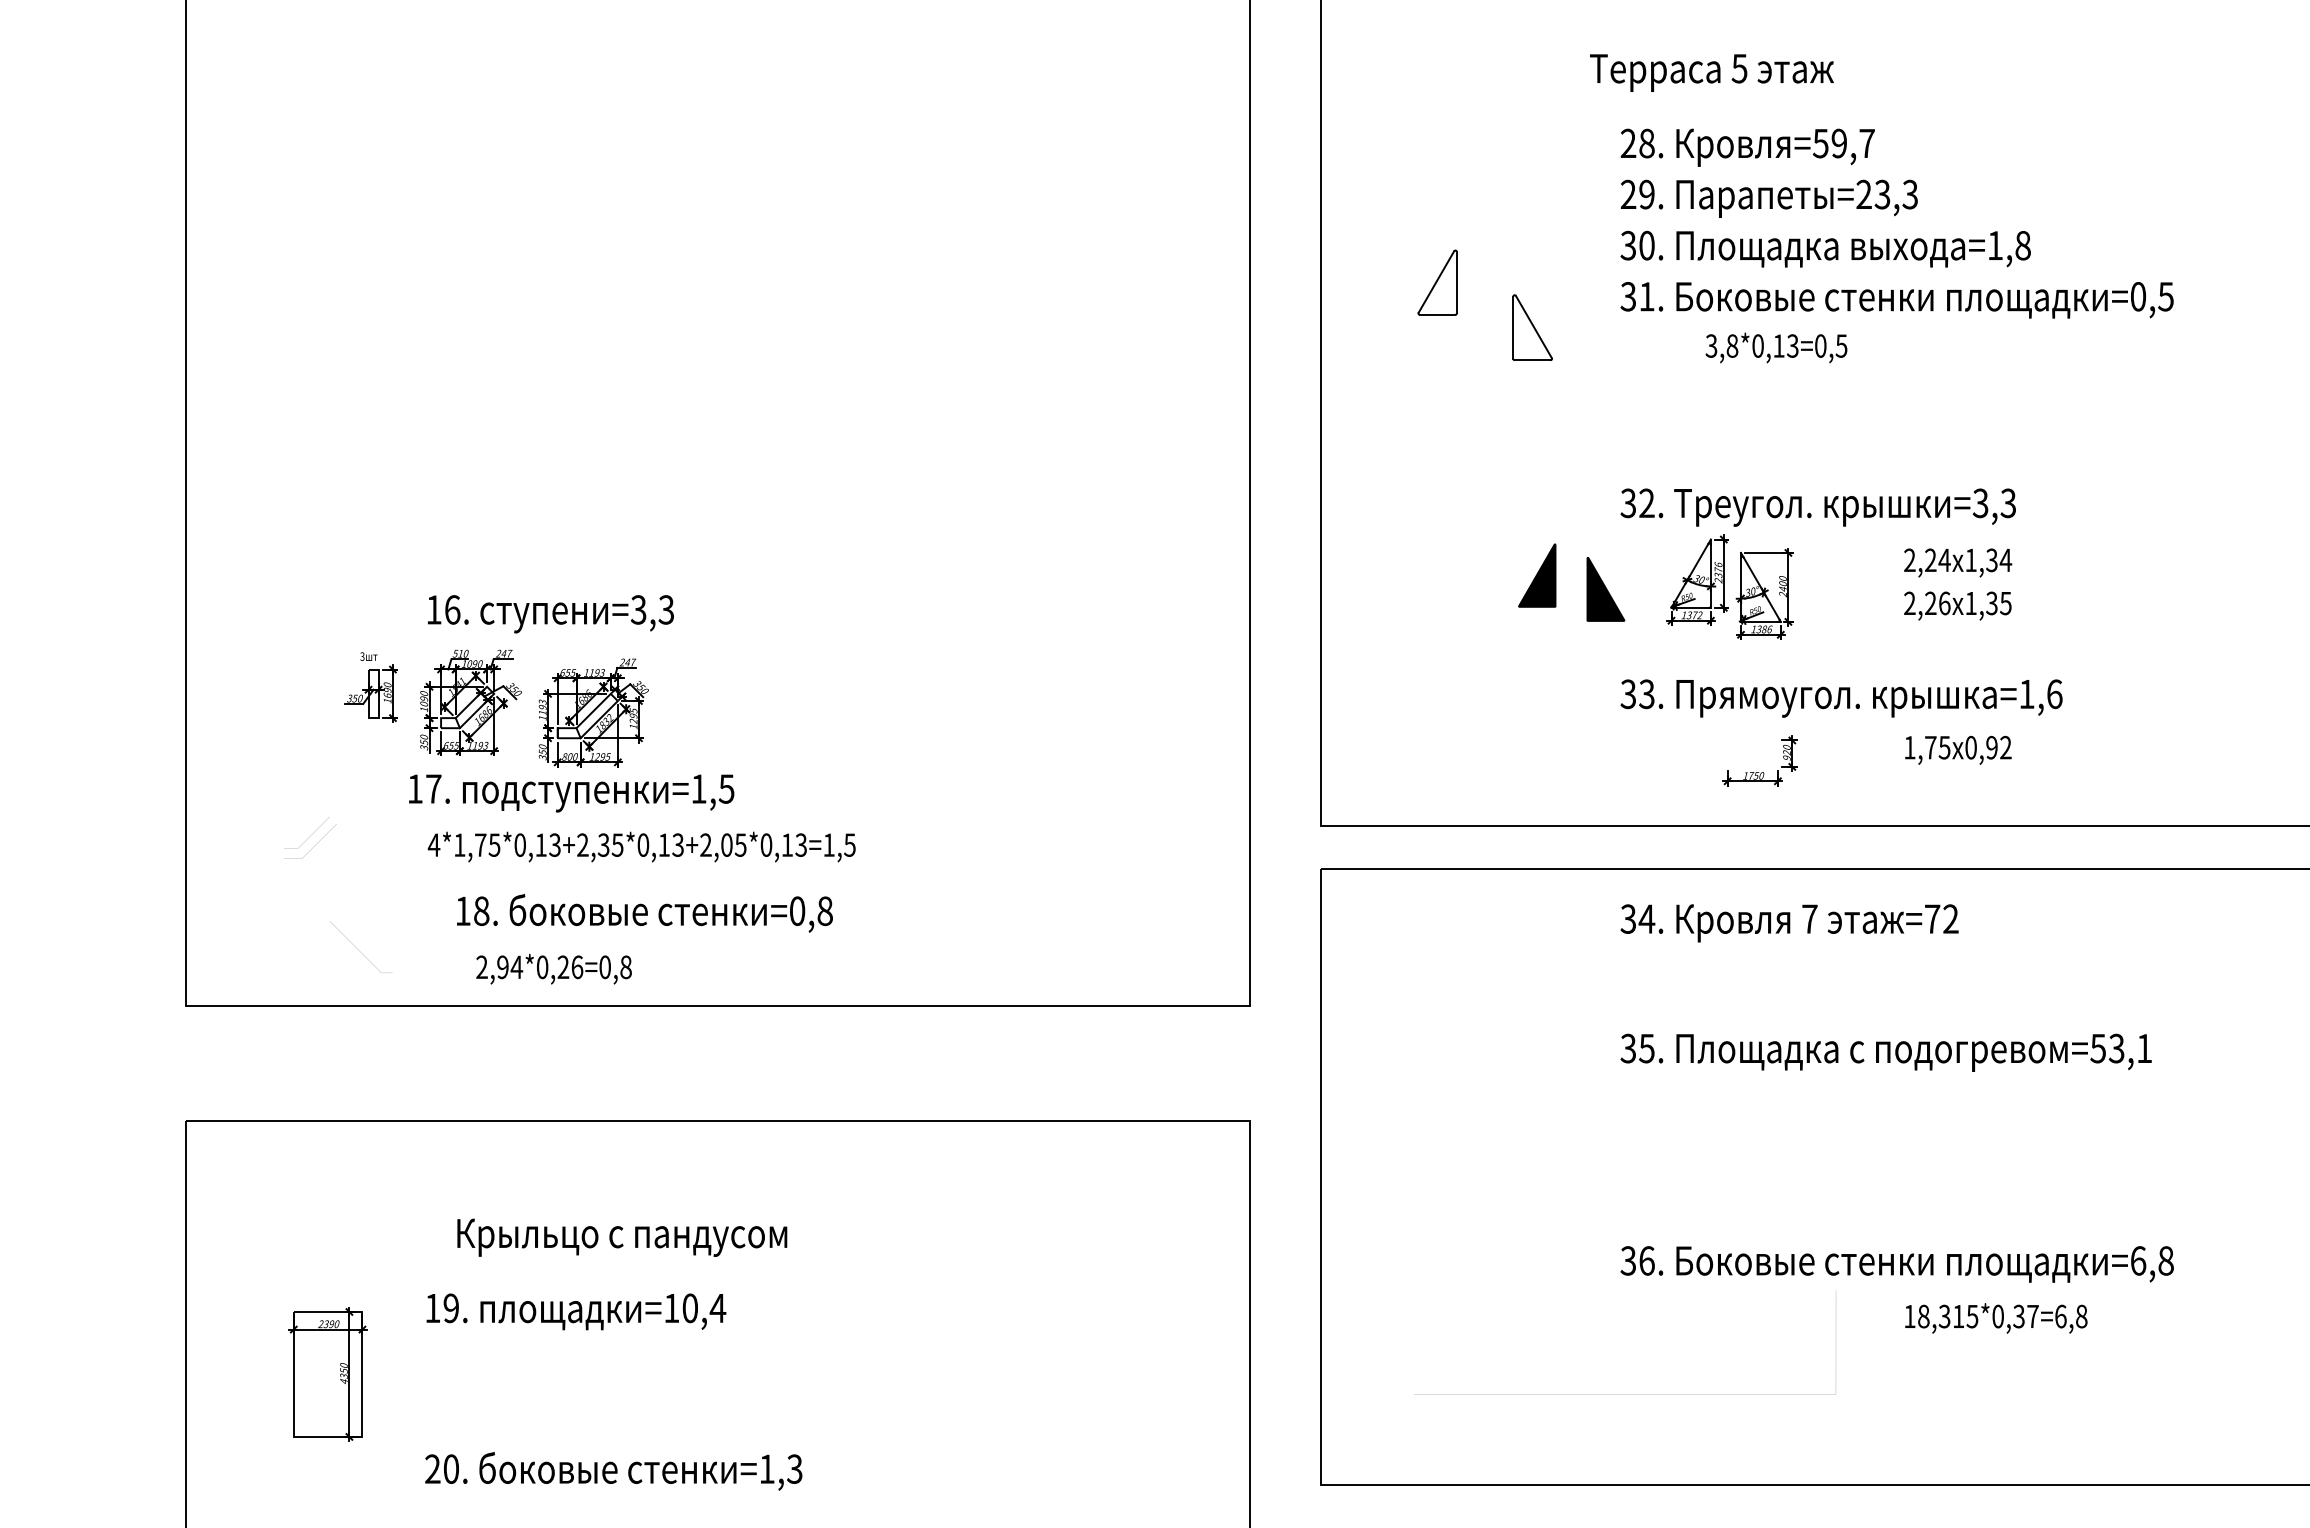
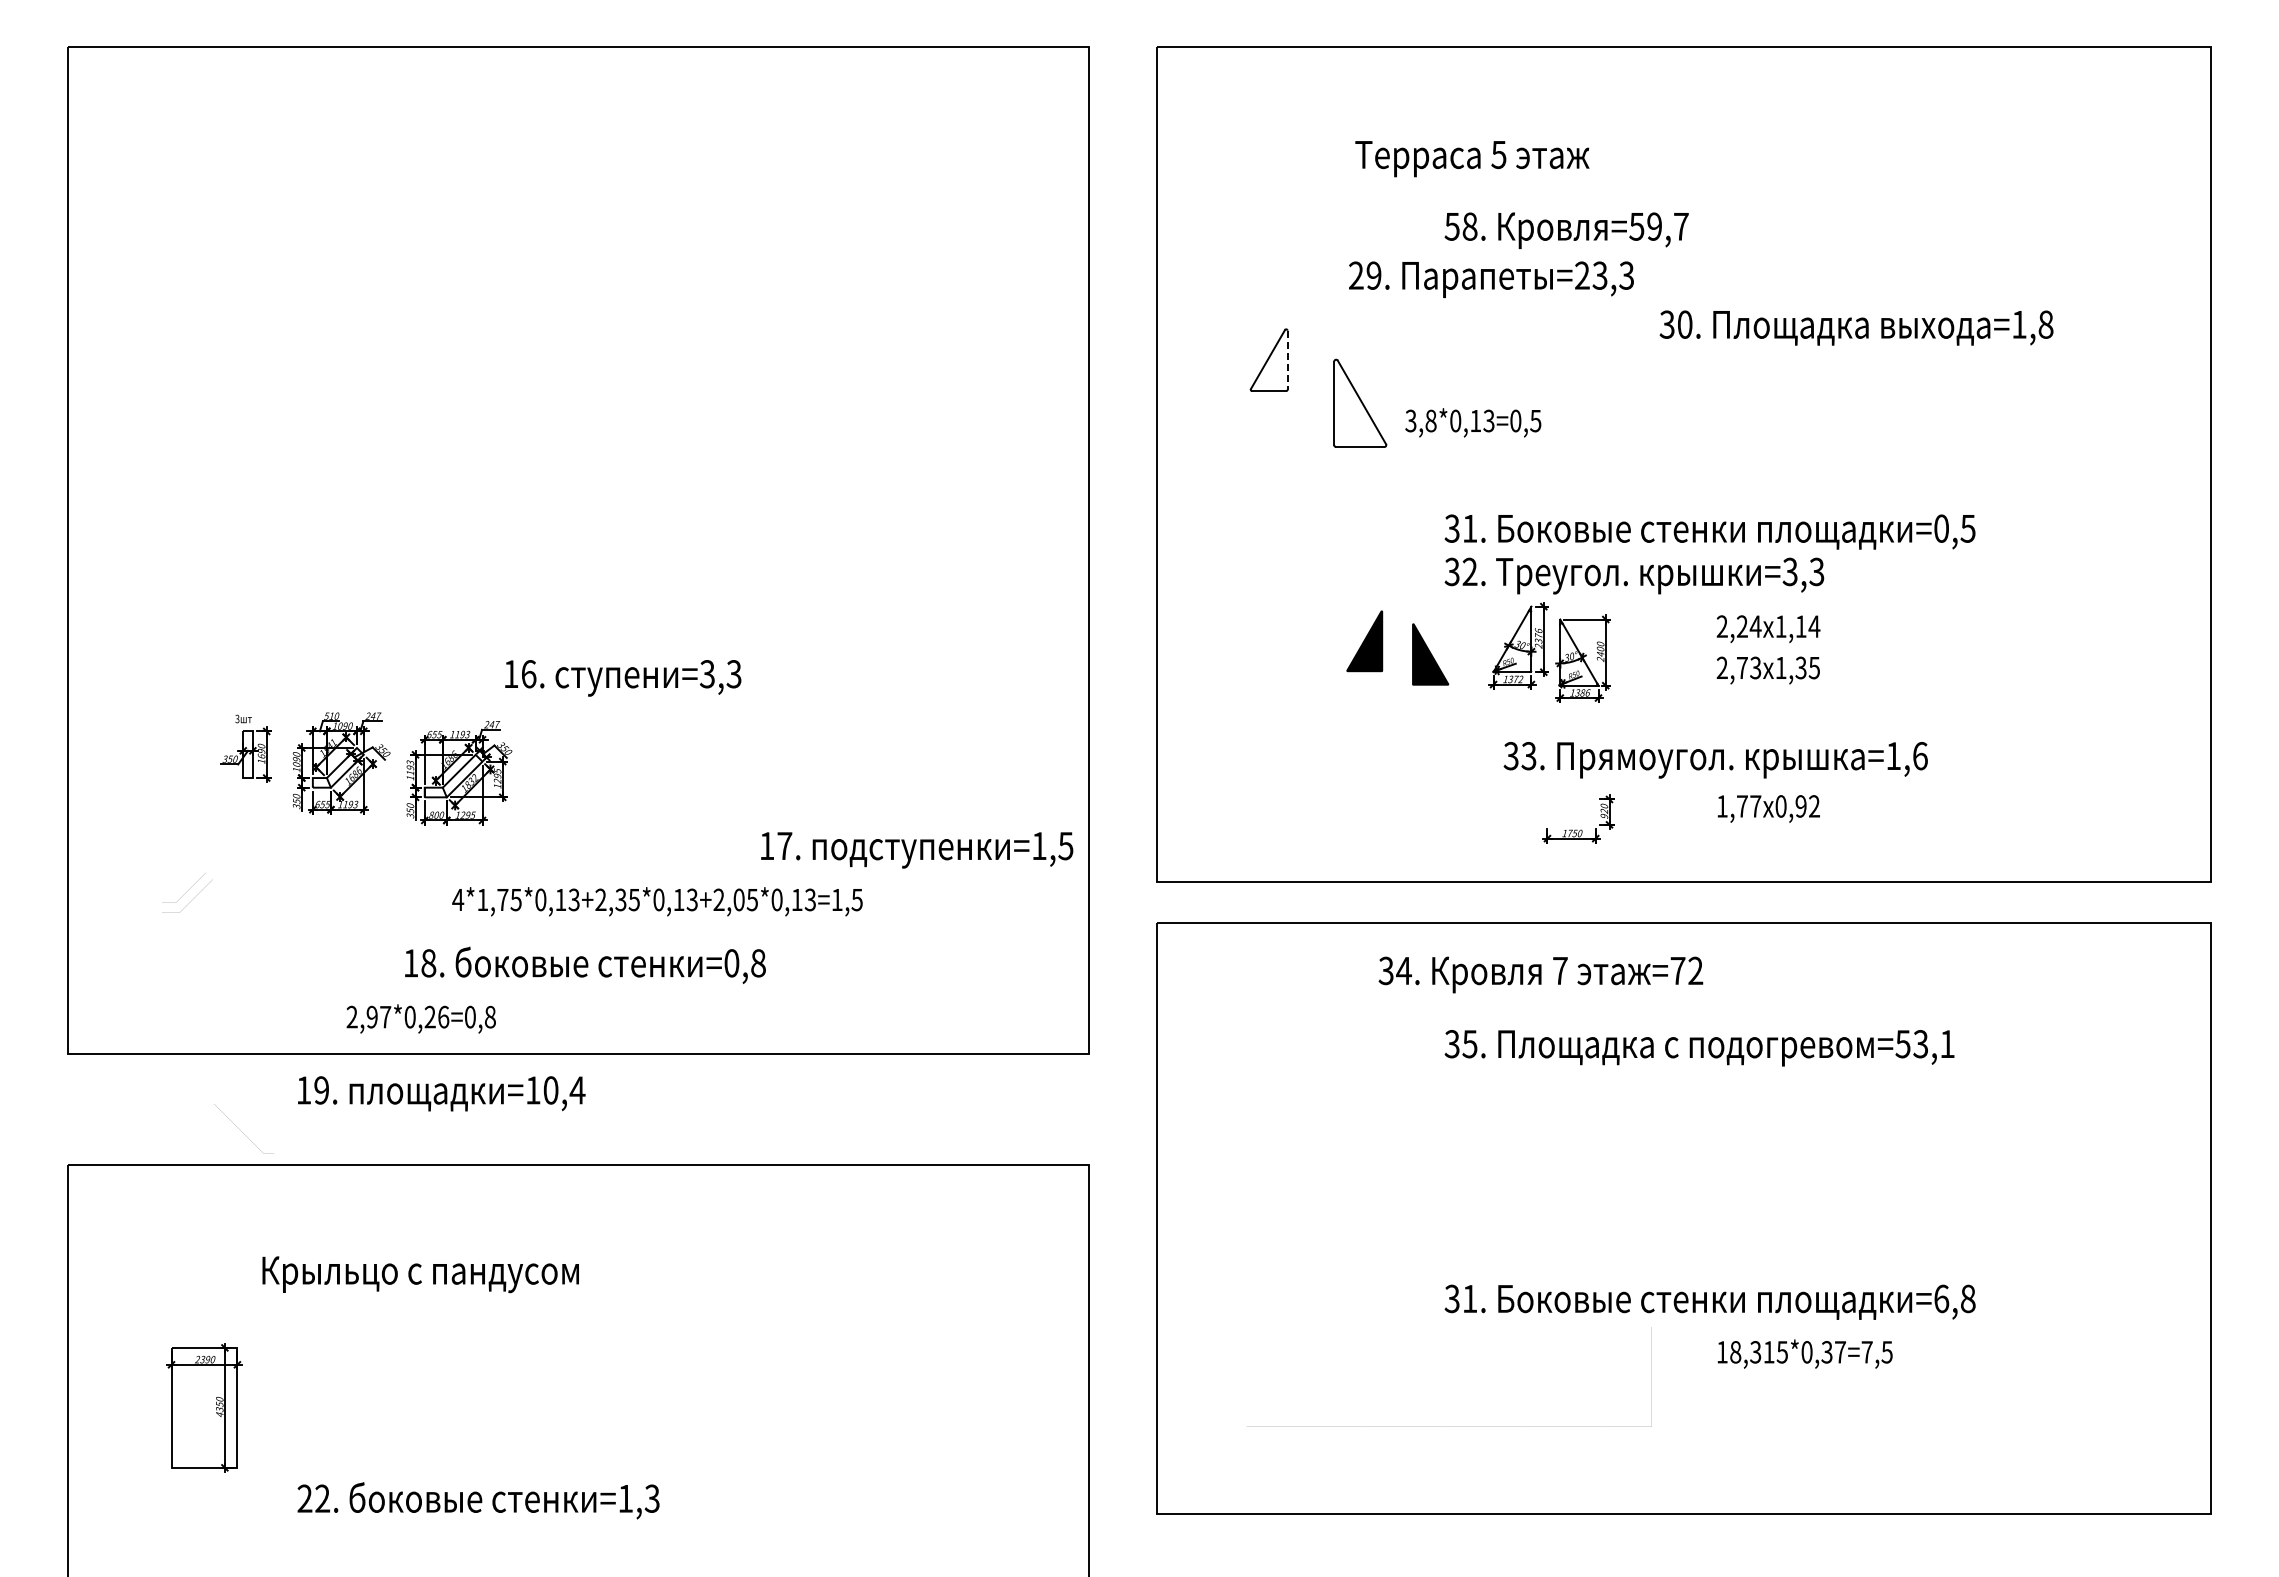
text: (1712, 73) -> (1472, 159), moved
text: (1627, 143) -> (1451, 226), 28. -> 58.
text: (1769, 198) -> (1491, 279), moved
text: (1825, 248) -> (1856, 327), moved
line: (1456, 283) -> (1287, 360), solid -> dashed
text: (1896, 299) -> (1709, 531), moved
part: (1532, 327) -> (1360, 403), size x1.4
text: (1776, 347) -> (1473, 422), moved
text: (1991, 560) -> (1800, 626), 1,34 -> 1,14
text: (1937, 602) -> (1748, 667), 2,26 -> 2,73
text: (551, 614) -> (623, 678), moved
text: (1841, 698) -> (1715, 760), moved
text: (1944, 747) -> (1755, 806), 1,75 -> 1,77
text: (572, 793) -> (917, 850), moved
text: (641, 846) -> (657, 901), moved
text: (644, 912) -> (585, 964), moved
text: (1789, 922) -> (1540, 974), moved
line: (357, 948) -> (240, 1130), moved
text: (516, 967) -> (385, 1017), 2,94*0,26=0,8 -> 2,97*0,26=0,8
text: (1886, 1053) -> (1699, 1048), moved
text: (622, 1237) -> (420, 1274), moved
text: (1647, 1260) -> (1470, 1298), 36. -> 31.
text: (576, 1311) -> (441, 1093), moved
text: (2070, 1316) -> (1876, 1352), 18,315*0,37=6,8 -> 18,315*0,37=7,5
text: (451, 1468) -> (322, 1498), 20. -> 22.

